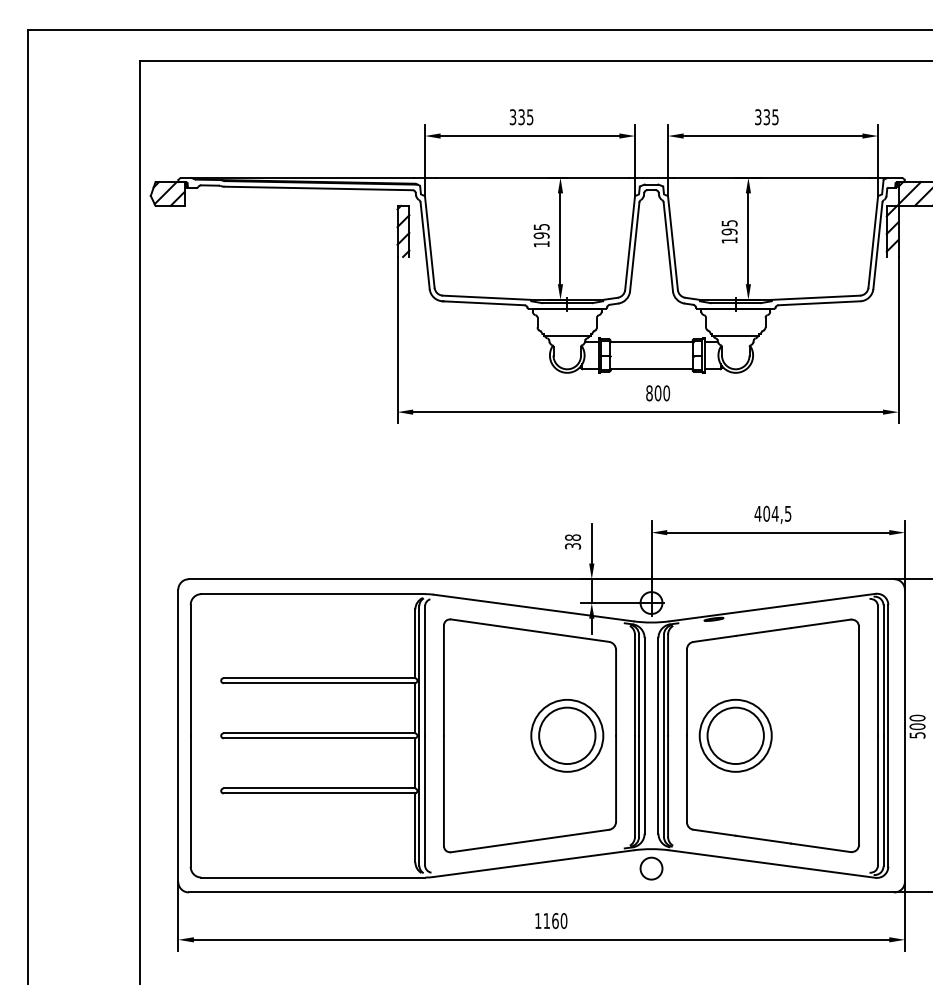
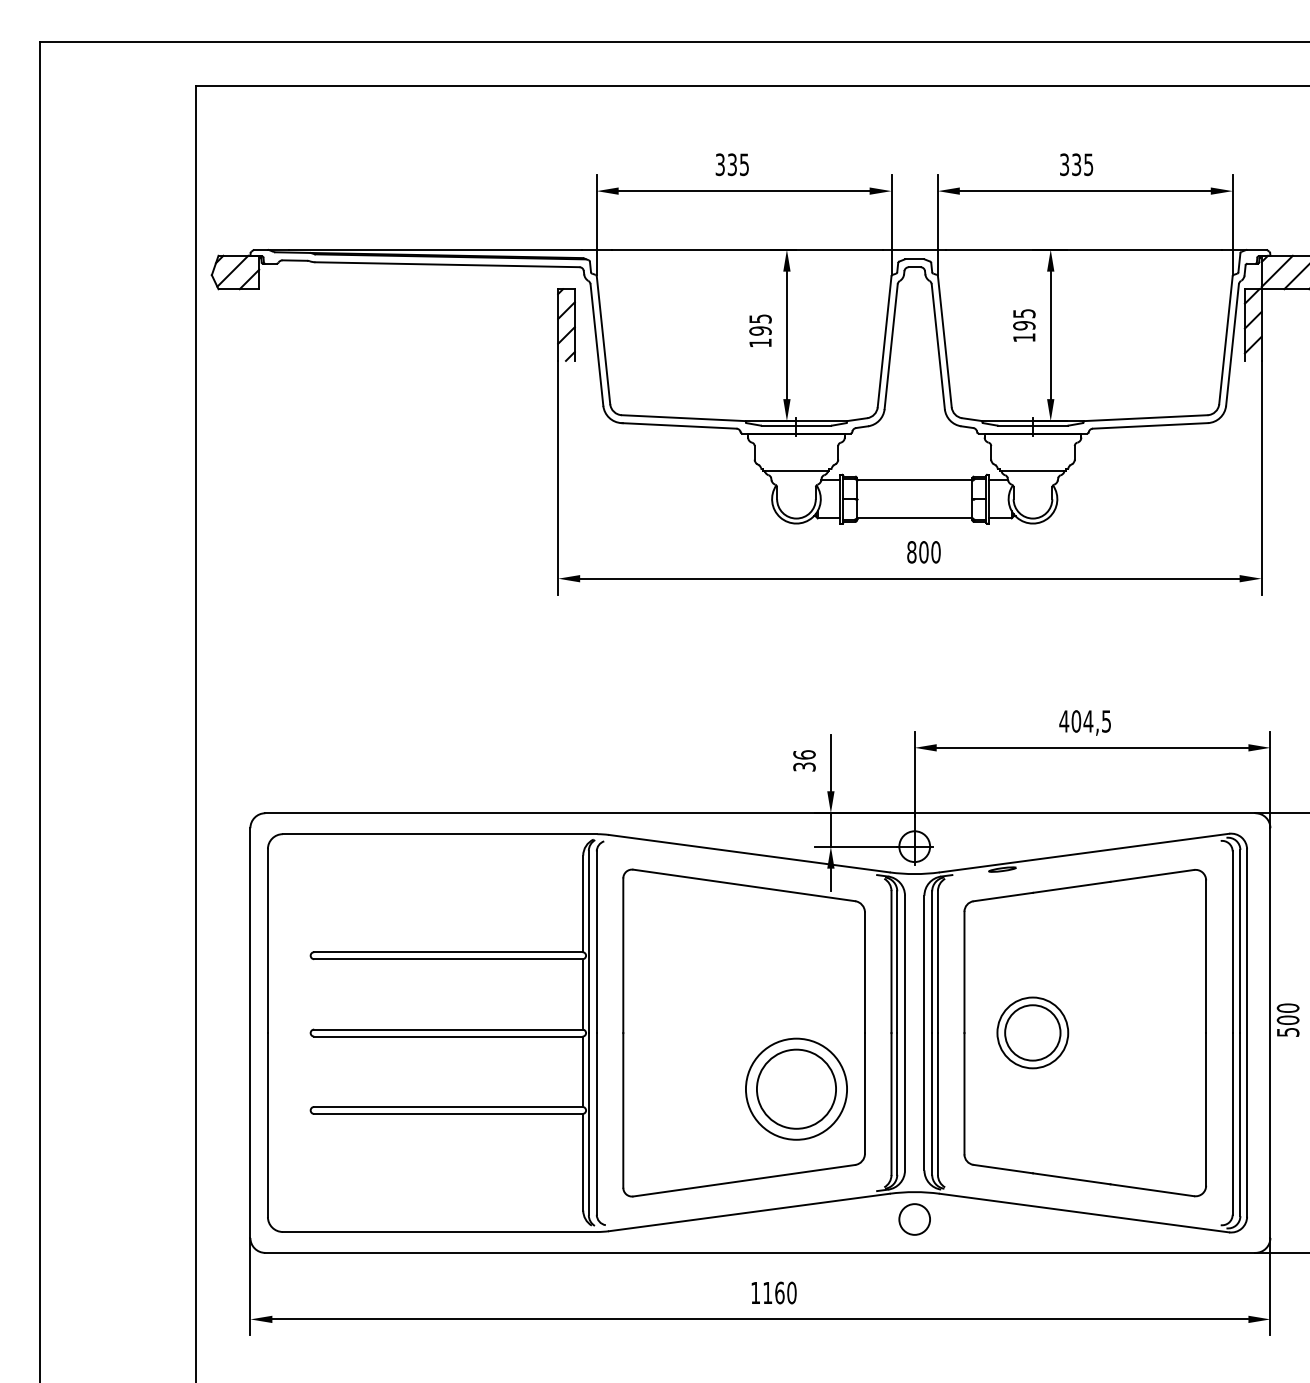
text: (572, 537) -> (803, 754), 38 -> 36
part: (567, 735) -> (796, 1088), moved
part: (735, 735) -> (1032, 1032), size x0.7

